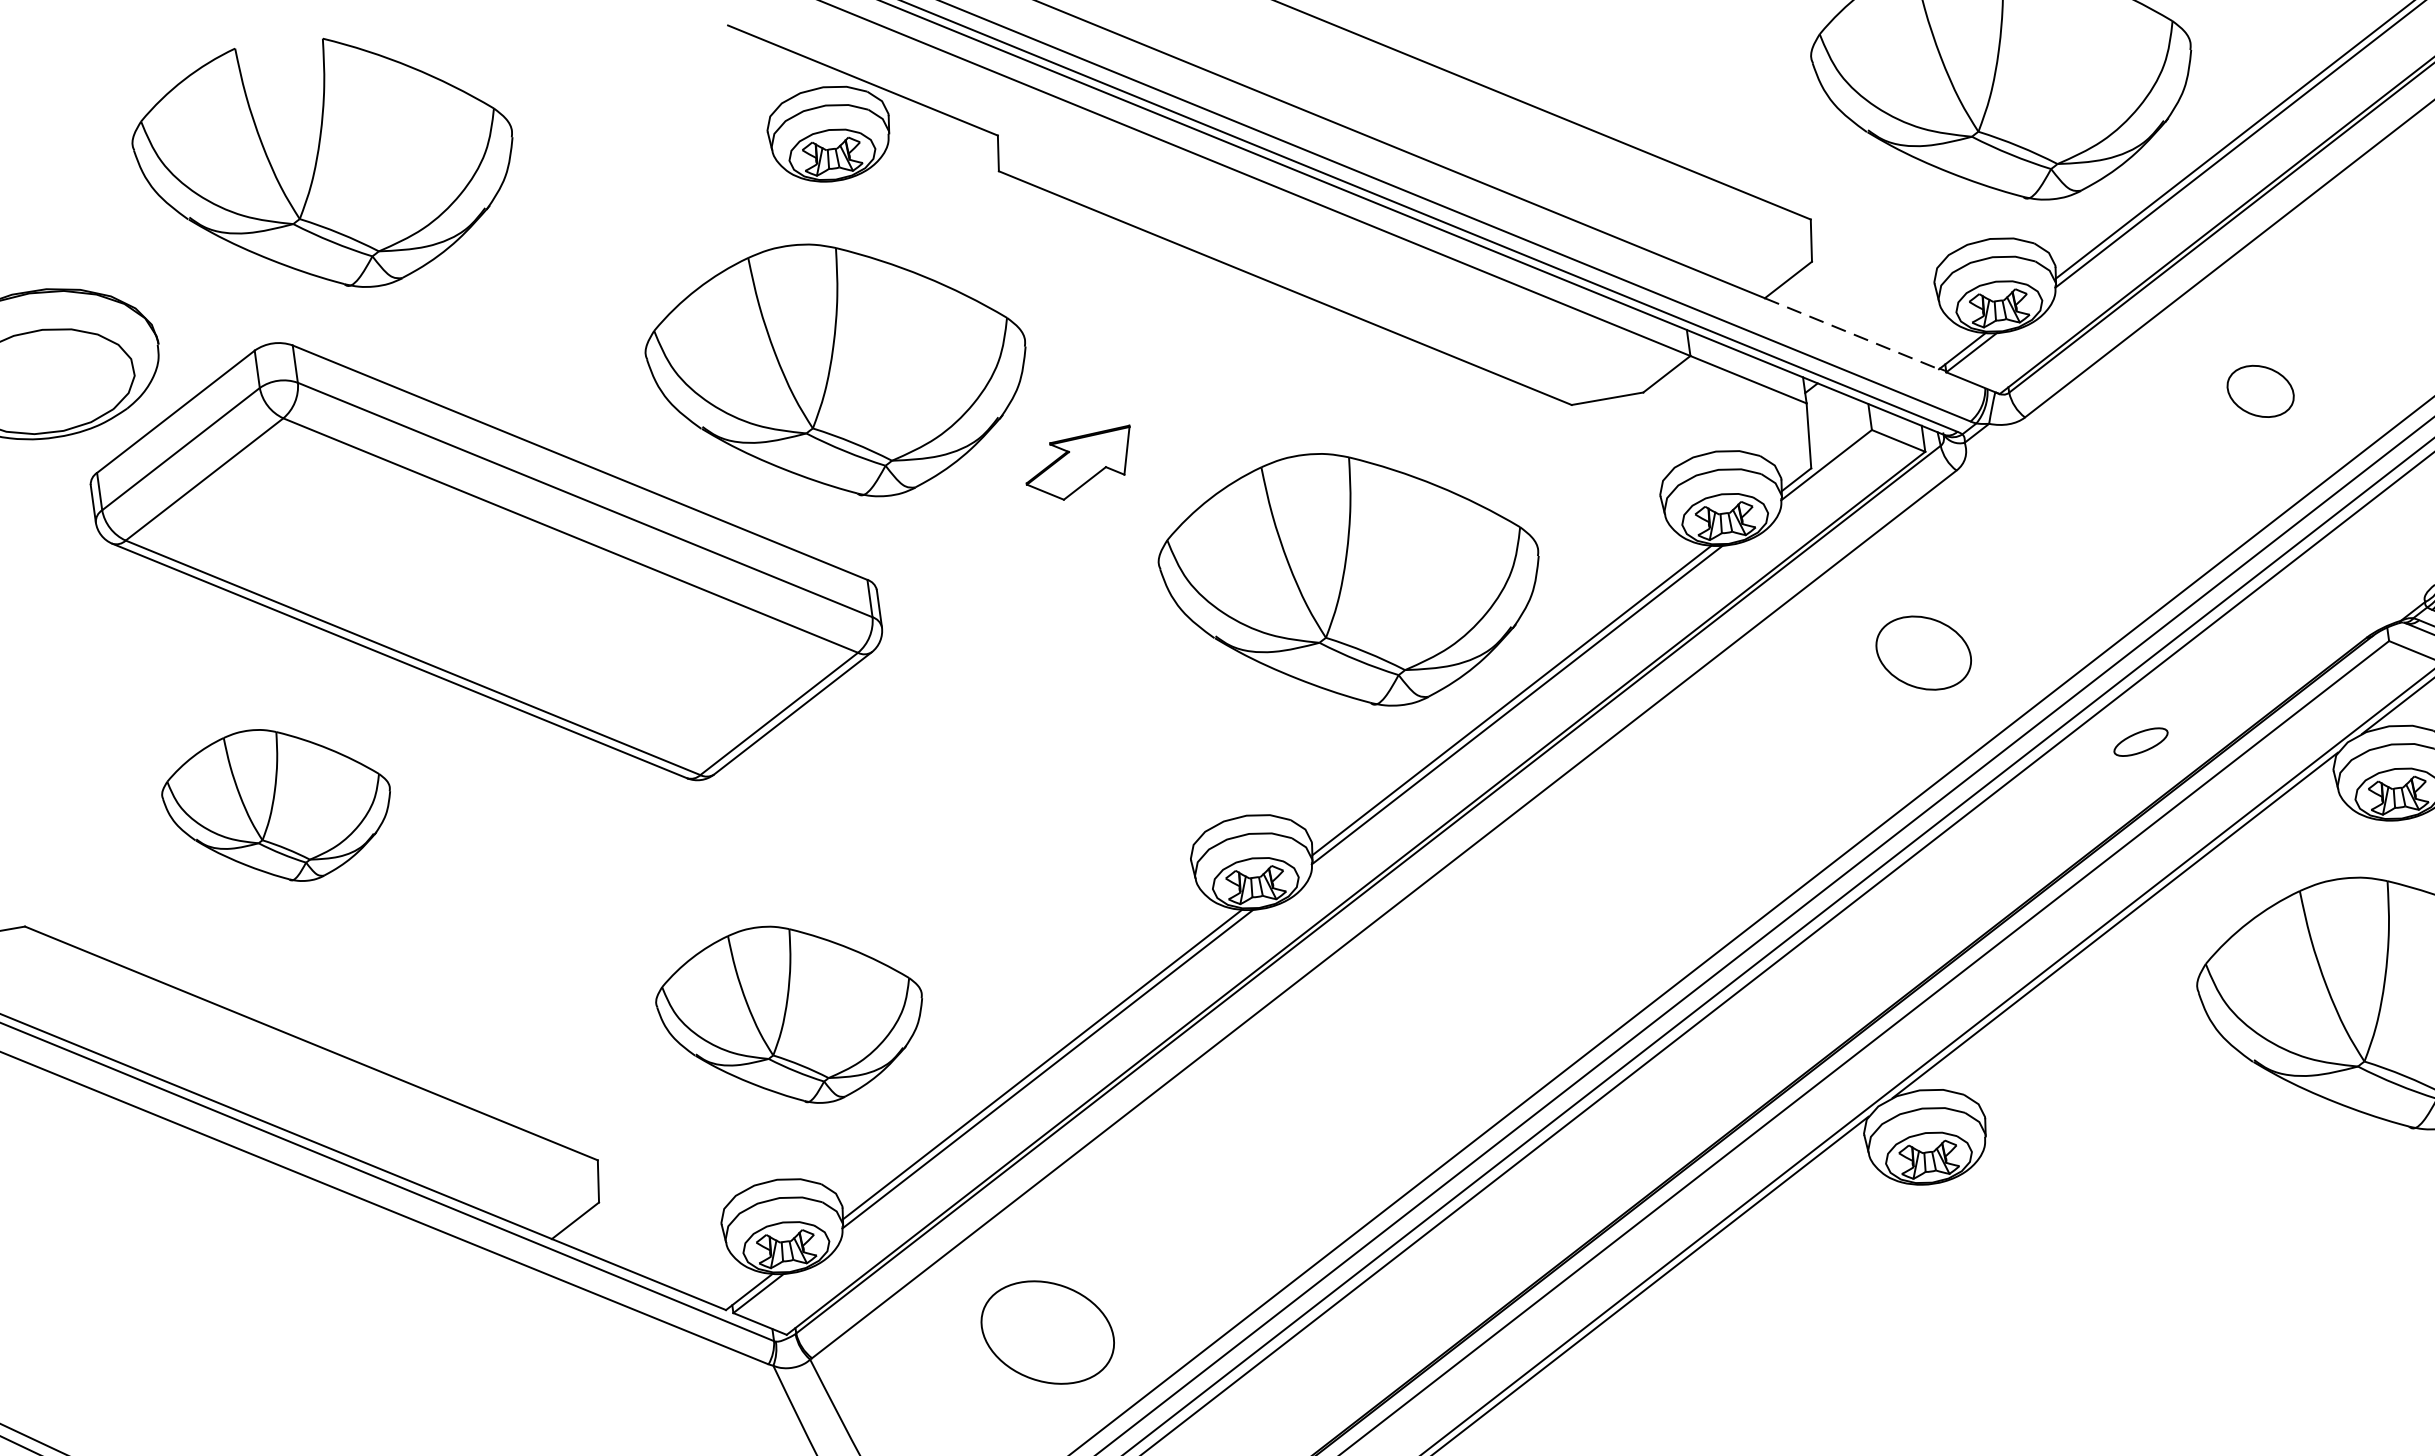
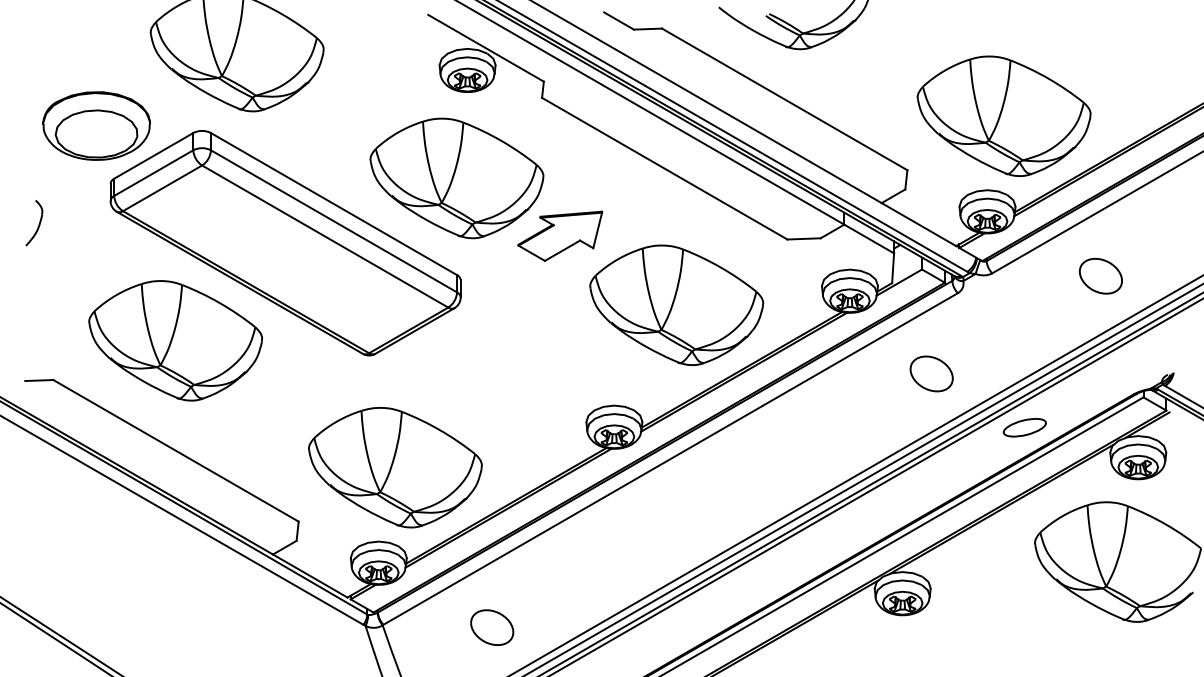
line: (1853, 333) -> (919, 224), dashed -> solid
part: (2259, 390) -> (1100, 275), size x1.43
part: (1079, 463) -> (560, 235), size x1.67
part: (2140, 741) -> (1024, 427), size x1.67
part: (277, 804) -> (175, 340), size x1.67
part: (791, 1014) -> (395, 467), size x1.43
part: (1048, 1331) -> (492, 627), size x0.71

